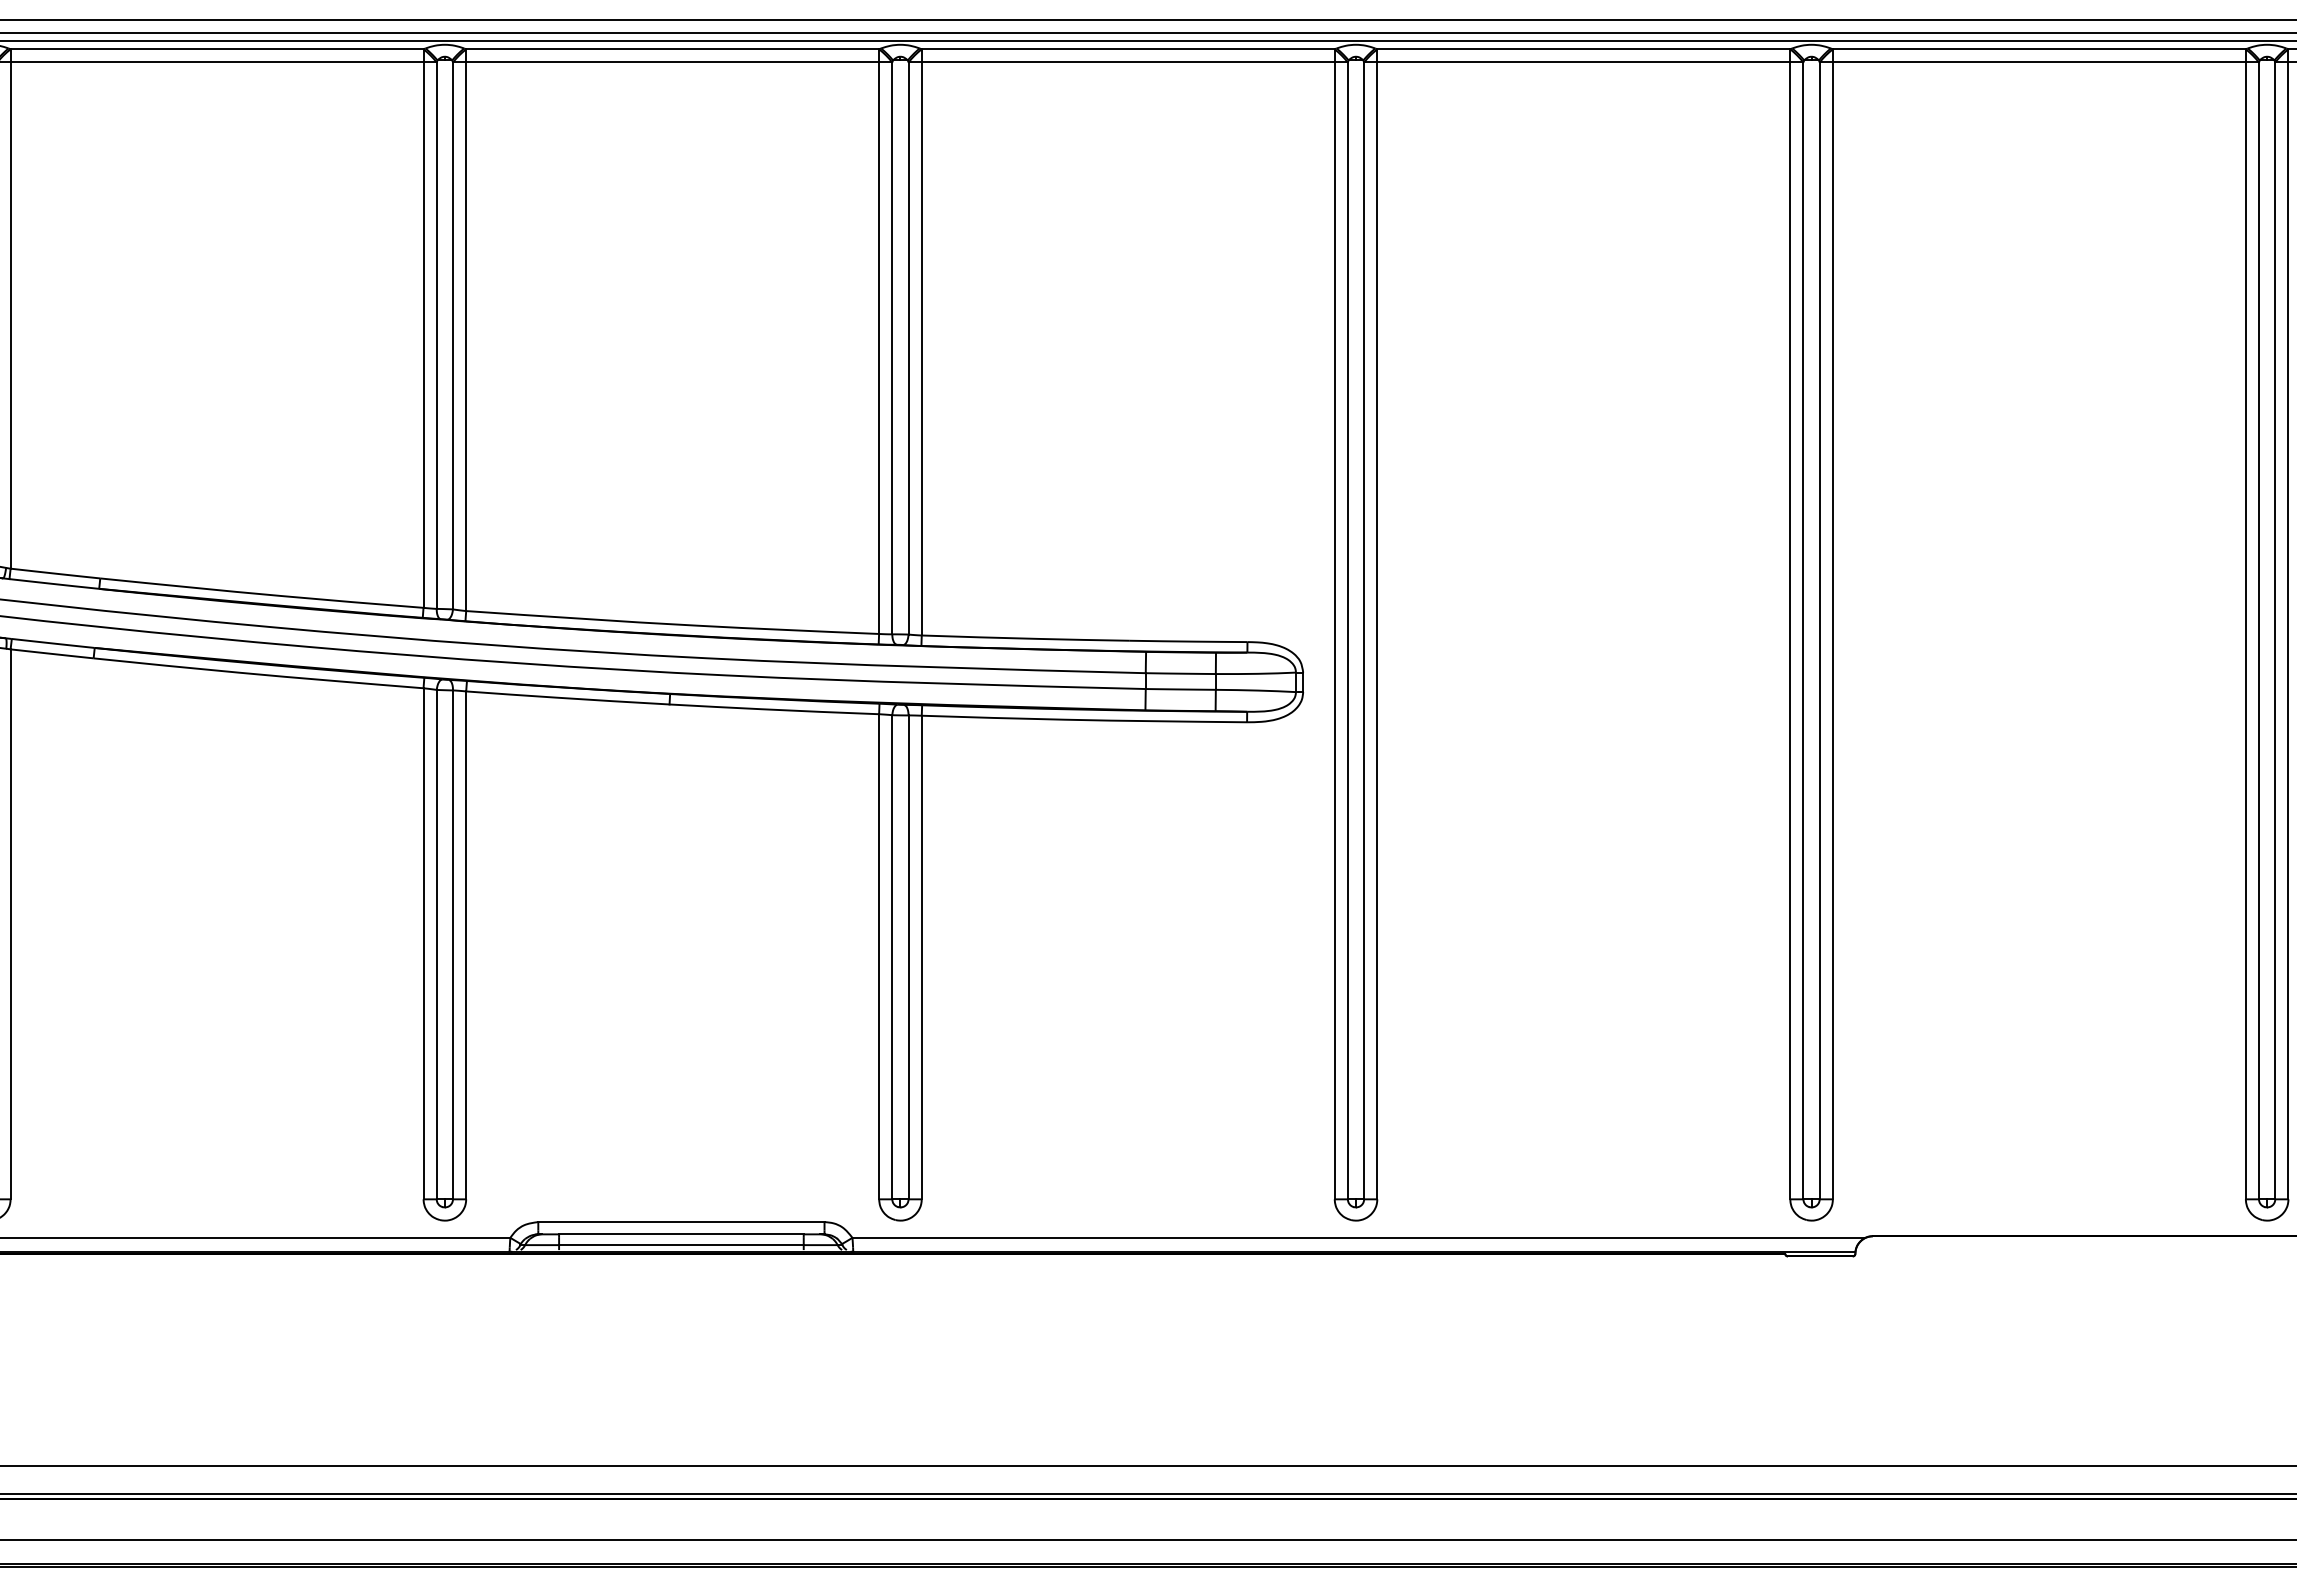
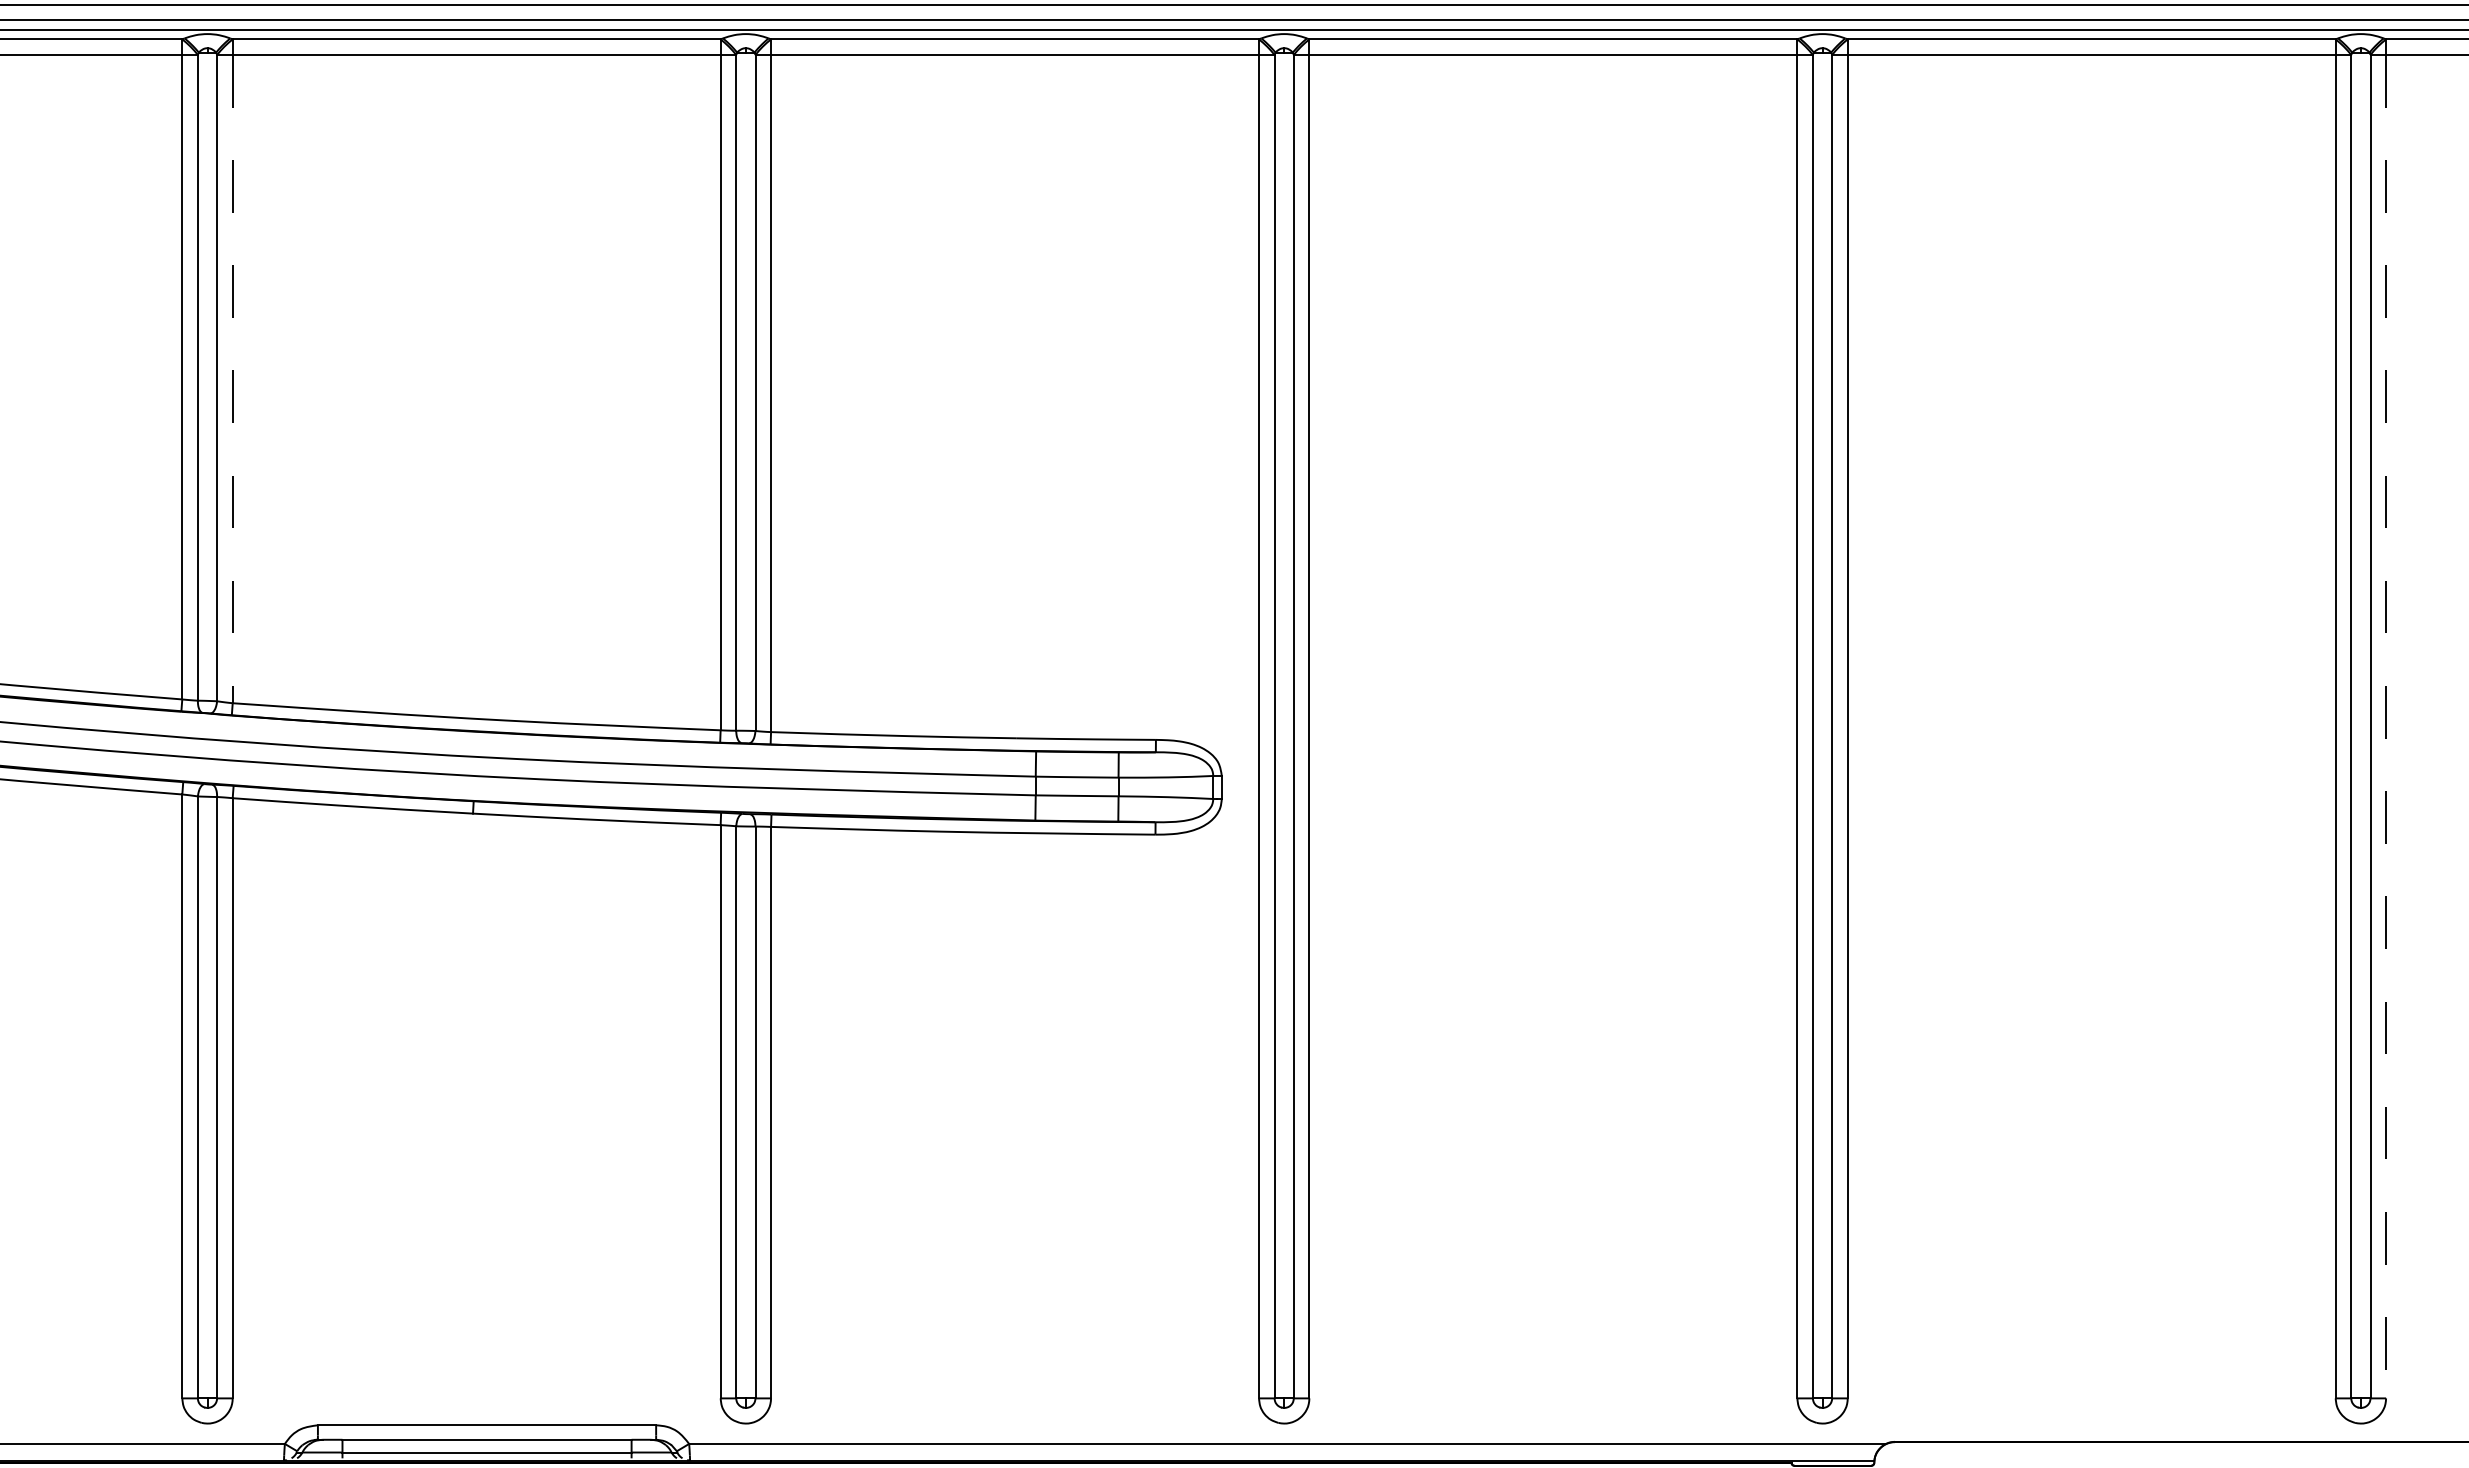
line: (466, 337) -> (233, 379), solid -> dashed
line: (2288, 631) -> (2386, 727), solid -> dashed

